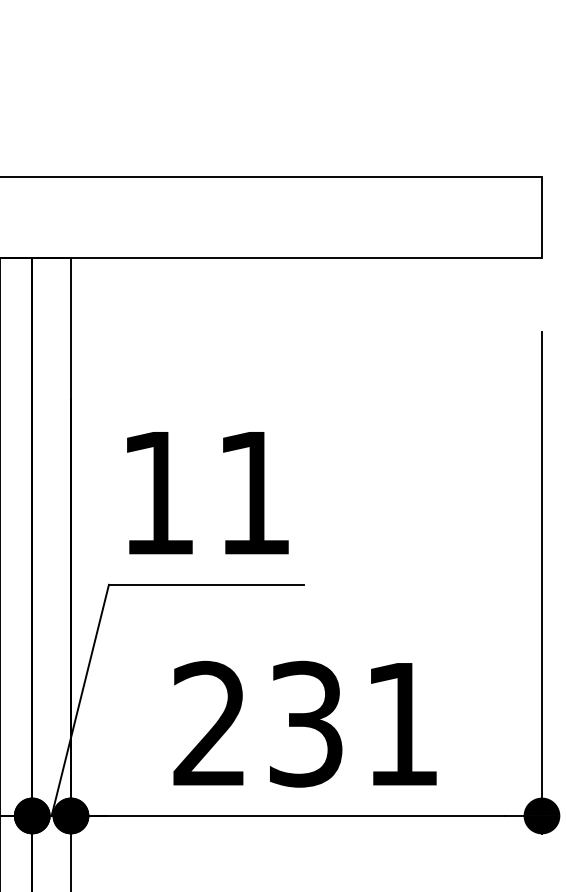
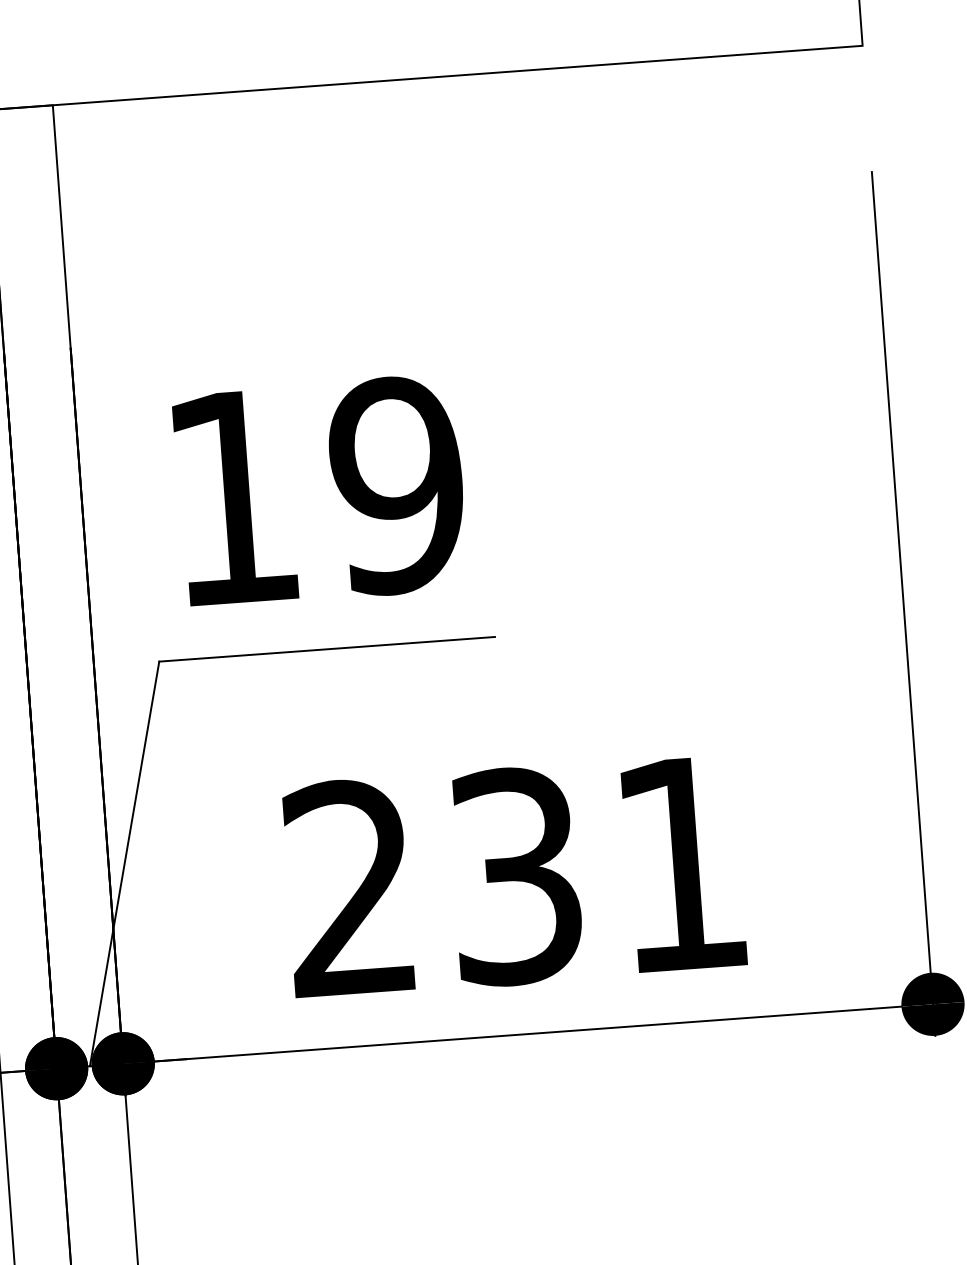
text: (253, 492) -> (396, 484), 11 -> 19

